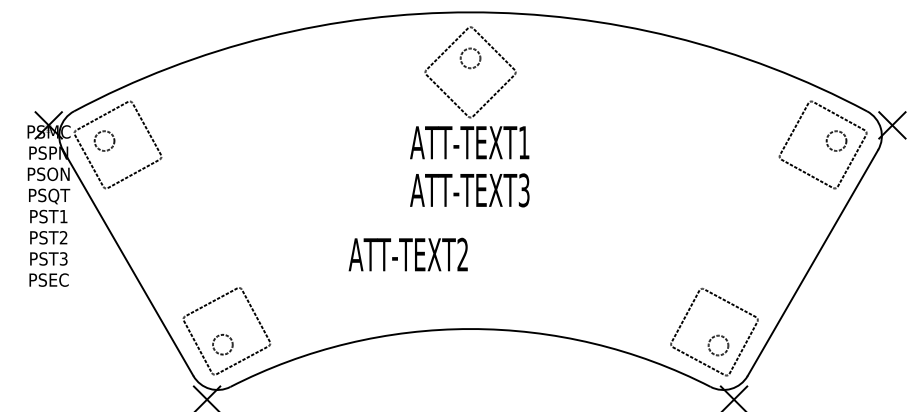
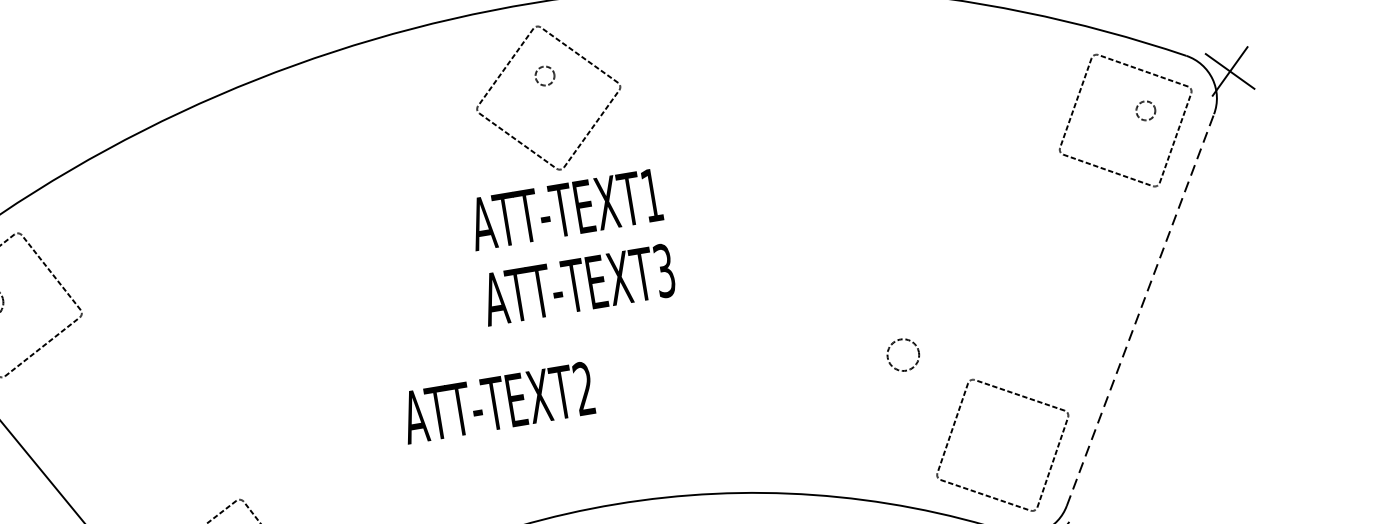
circle: (470, 58) -> (544, 76), size x0.6
circle: (836, 140) -> (1145, 110), size x0.6
line: (813, 262) -> (1141, 309), solid -> dashed
circle: (718, 345) -> (903, 354), moved

